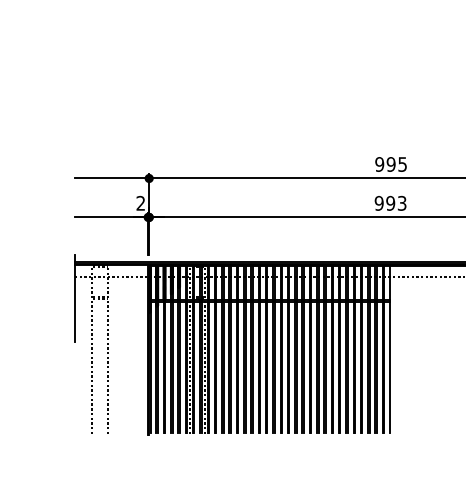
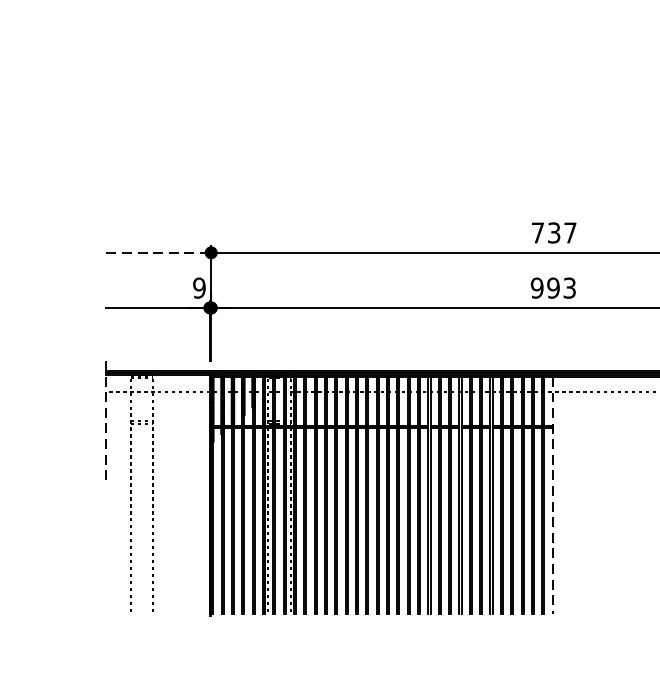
text: (390, 164) -> (553, 233), 995 -> 737
line: (112, 178) -> (159, 252), solid -> dashed
text: (140, 203) -> (198, 288), 2 -> 9
line: (75, 298) -> (106, 422), solid -> dashed
line: (390, 349) -> (553, 495), solid -> dashed

